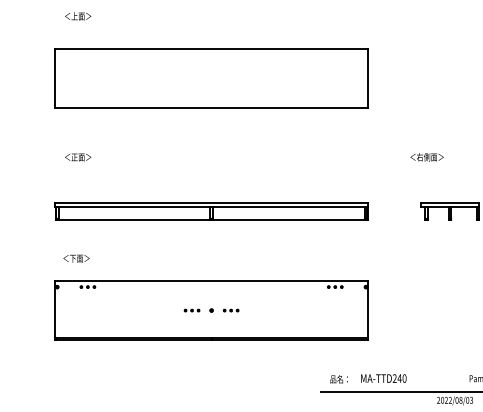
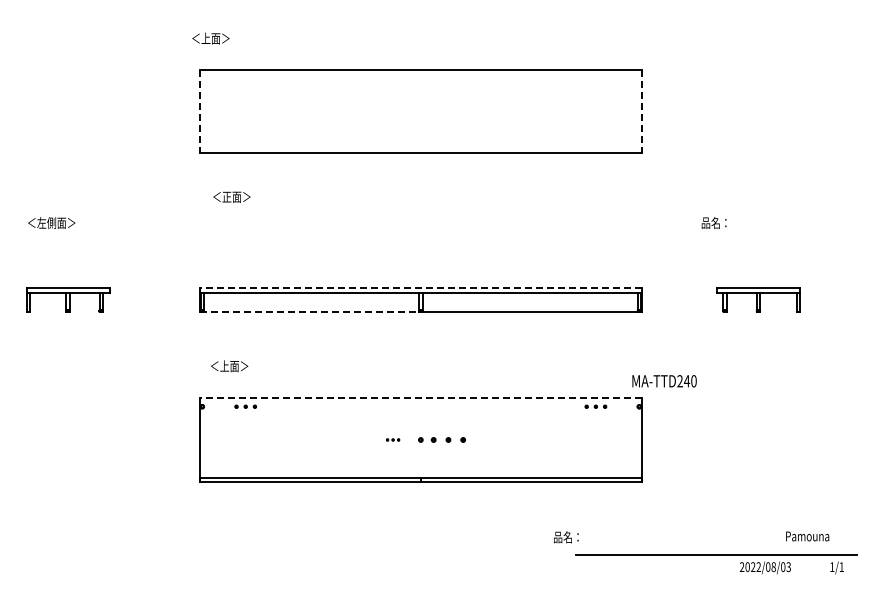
text: (77, 16) -> (210, 38), moved
line: (55, 78) -> (199, 111), solid -> dashed
line: (368, 78) -> (642, 111), solid -> dashed
text: (77, 156) -> (231, 196), moved
text: (426, 156) -> (725, 222), ＜右側面＞ -> 品名：
line: (211, 203) -> (420, 288), solid -> dashed
line: (133, 220) -> (310, 312), solid -> dashed
text: (72, 258) -> (224, 366), ＜下面＞ -> ＜上面＞
line: (211, 281) -> (420, 398), solid -> dashed
part: (191, 310) -> (392, 439), size x0.6
part: (231, 310) -> (448, 439), size x1.6
text: (383, 378) -> (664, 381), moved
text: (339, 379) -> (566, 537), moved

